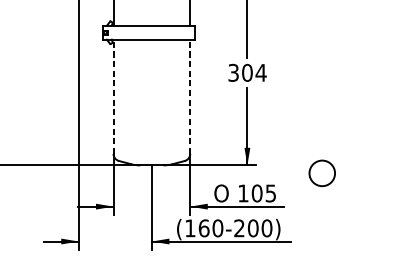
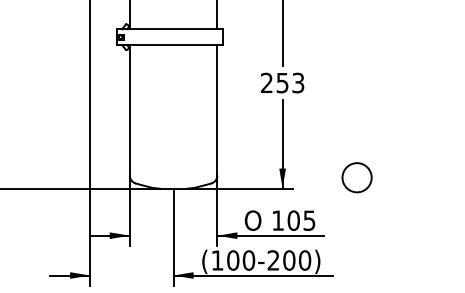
text: (247, 72) -> (282, 82), 304 -> 253
line: (113, 96) -> (129, 109), dashed -> solid
line: (190, 96) -> (217, 109), dashed -> solid
circle: (321, 173) -> (356, 177), moved
text: (204, 228) -> (233, 260), (160-200) -> (100-200)

